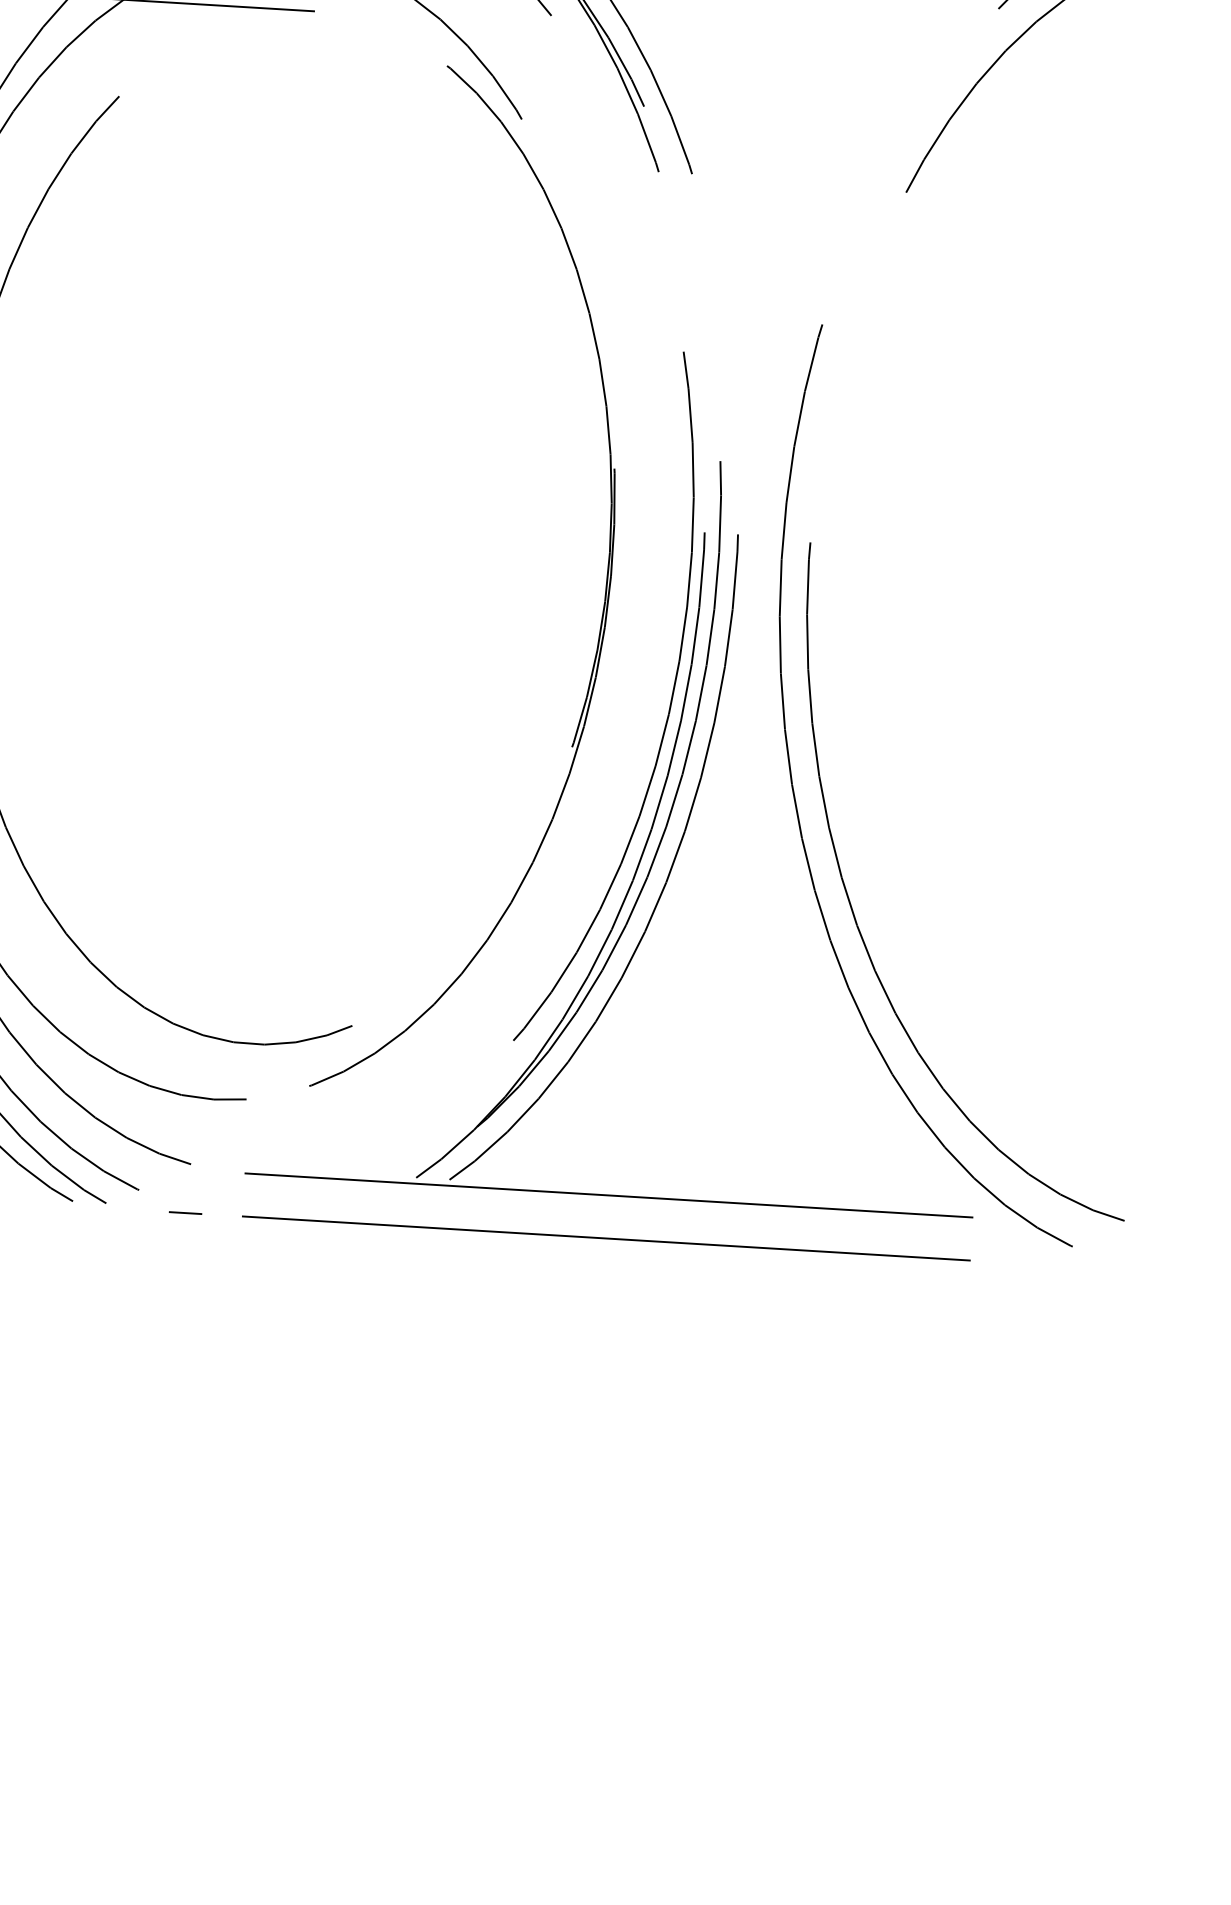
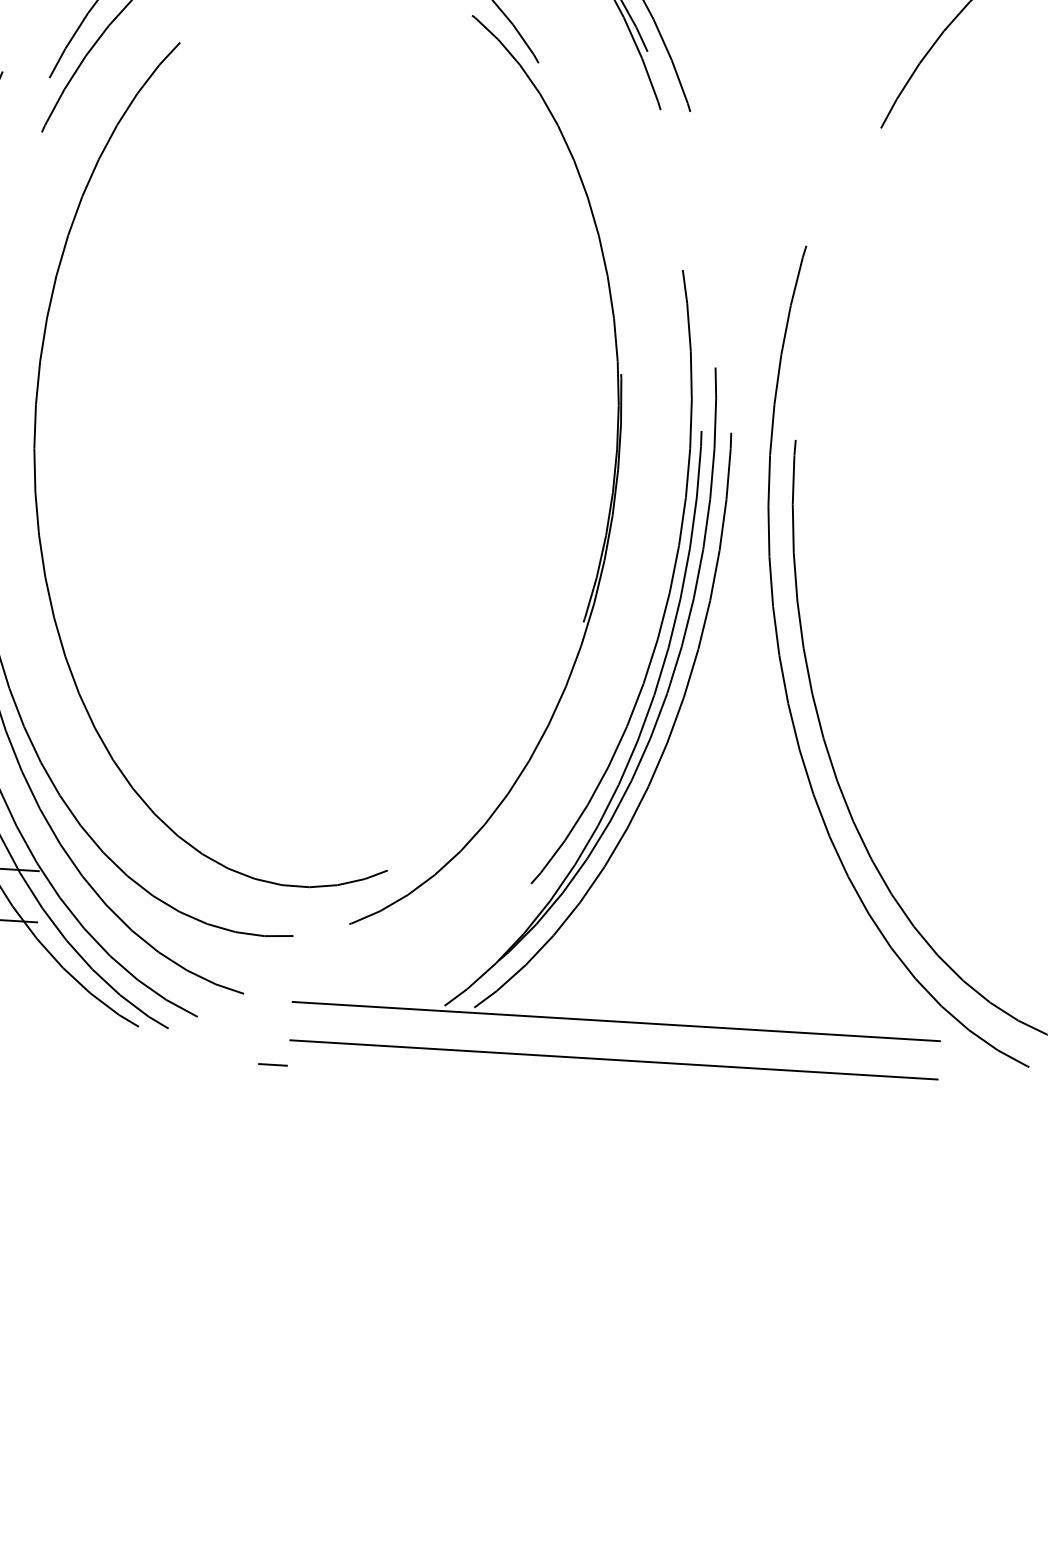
line: (185, 1212) -> (272, 1064), moved

